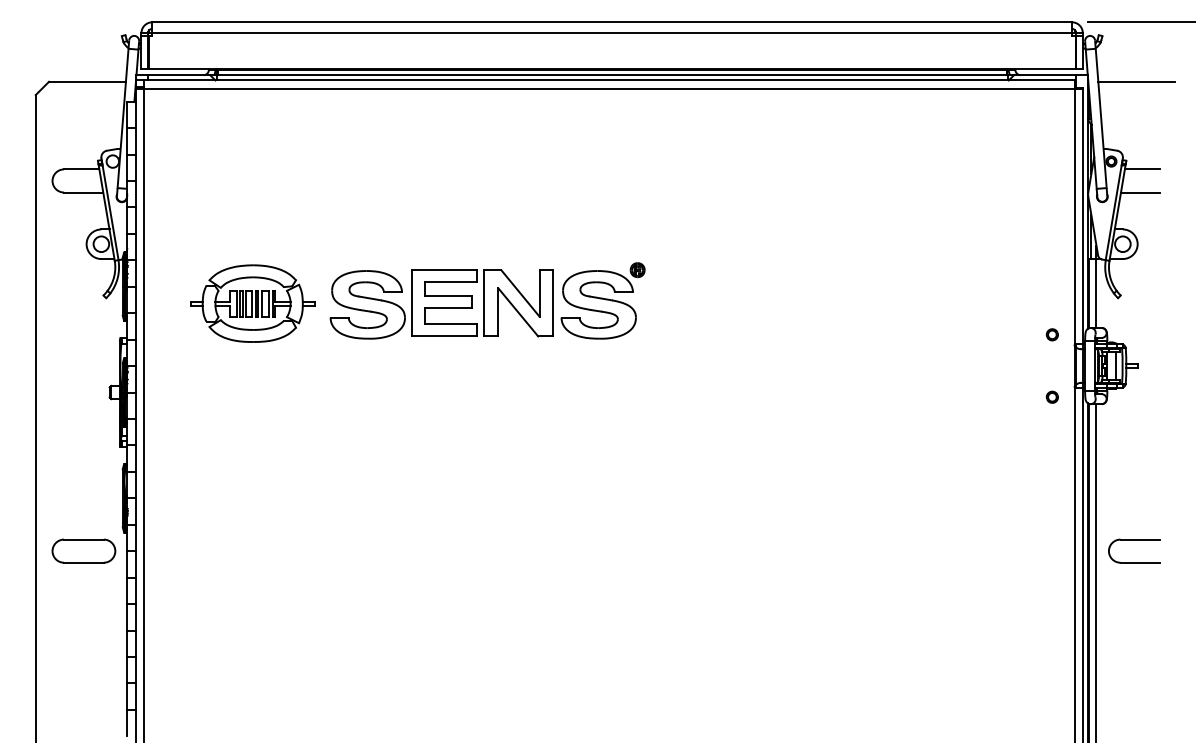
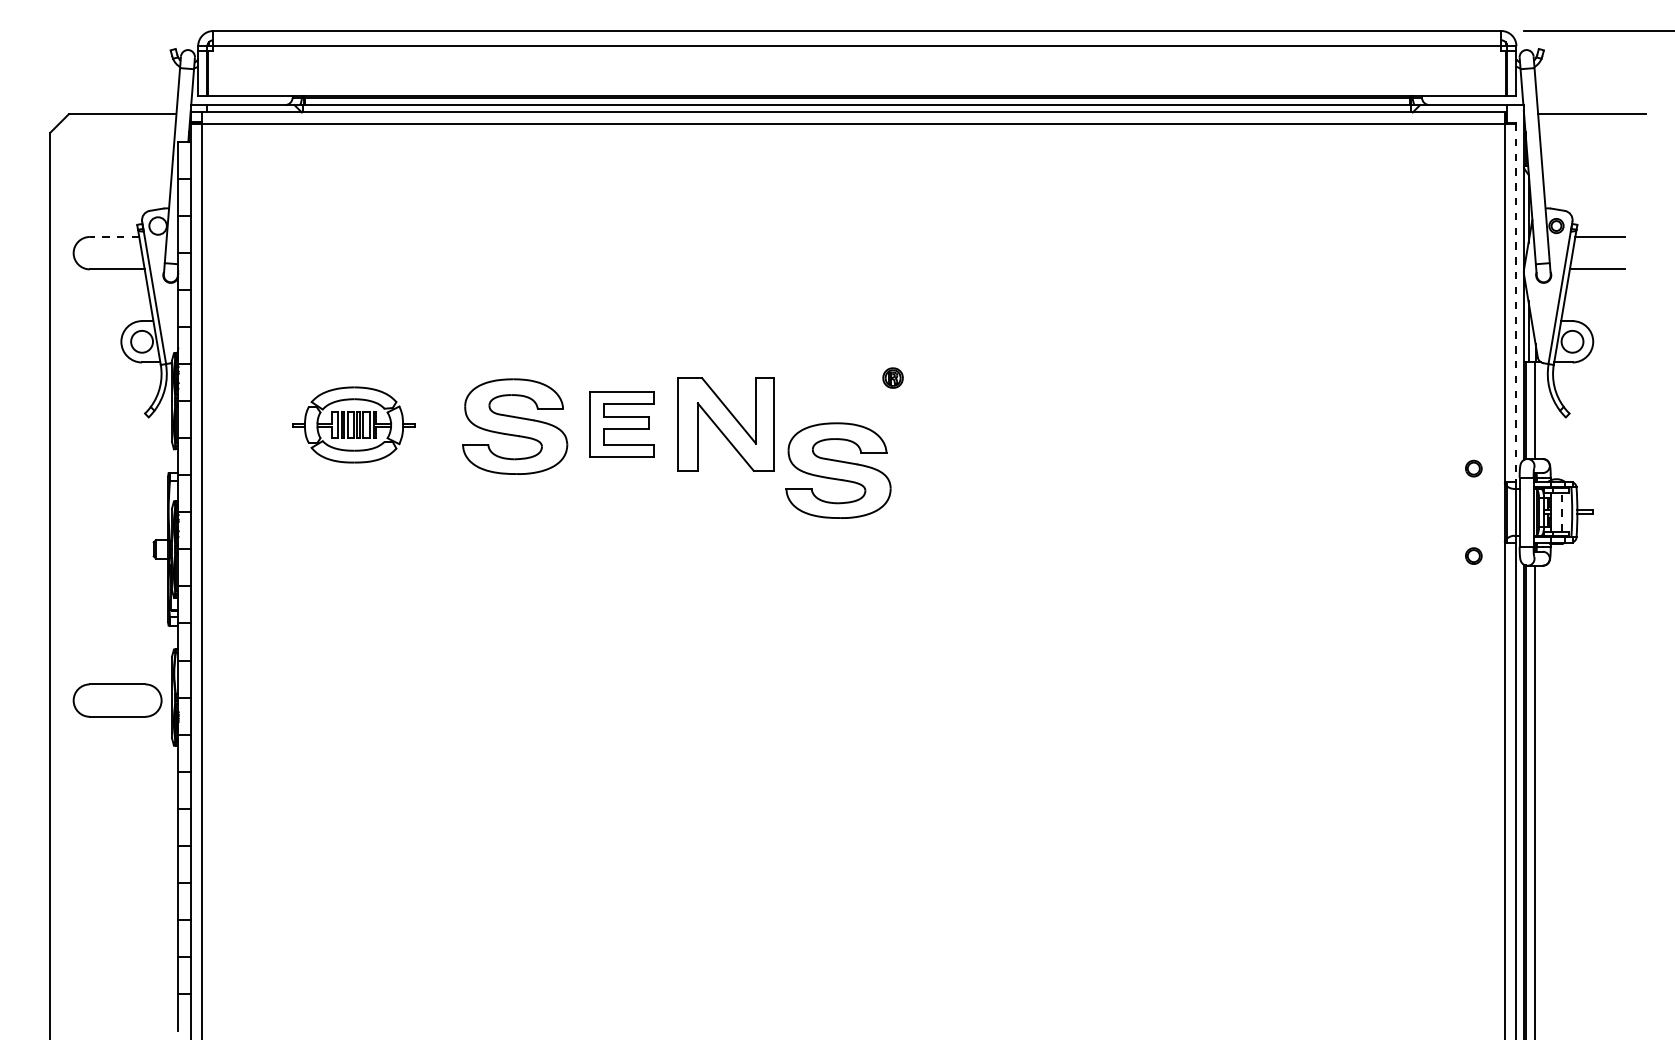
line: (81, 169) -> (114, 236), solid -> dashed
line: (1082, 216) -> (1516, 302), solid -> dashed
part: (252, 303) -> (353, 424), size x0.7
part: (443, 303) -> (621, 424), size x0.7
part: (598, 304) -> (838, 470), moved
line: (1115, 365) -> (1562, 511), solid -> dashed
part: (1134, 539) -> (1588, 755), removed
part: (83, 551) -> (117, 700), moved

